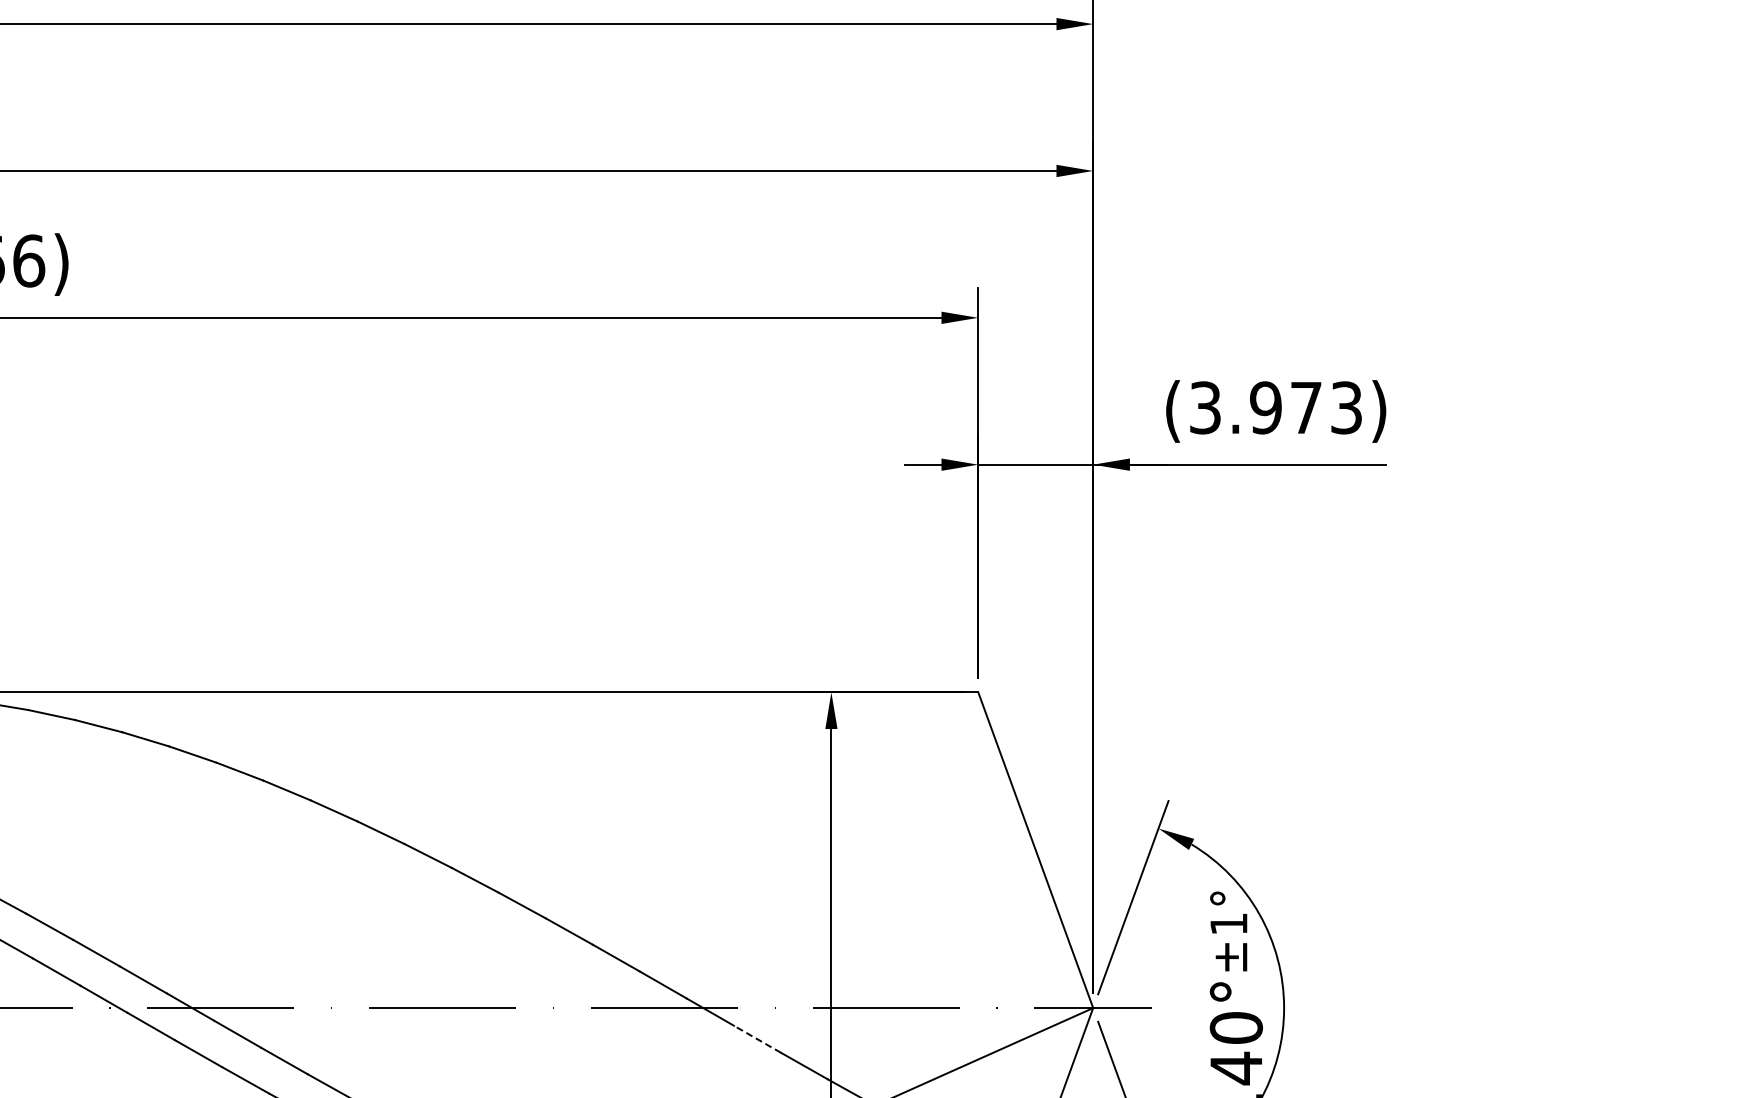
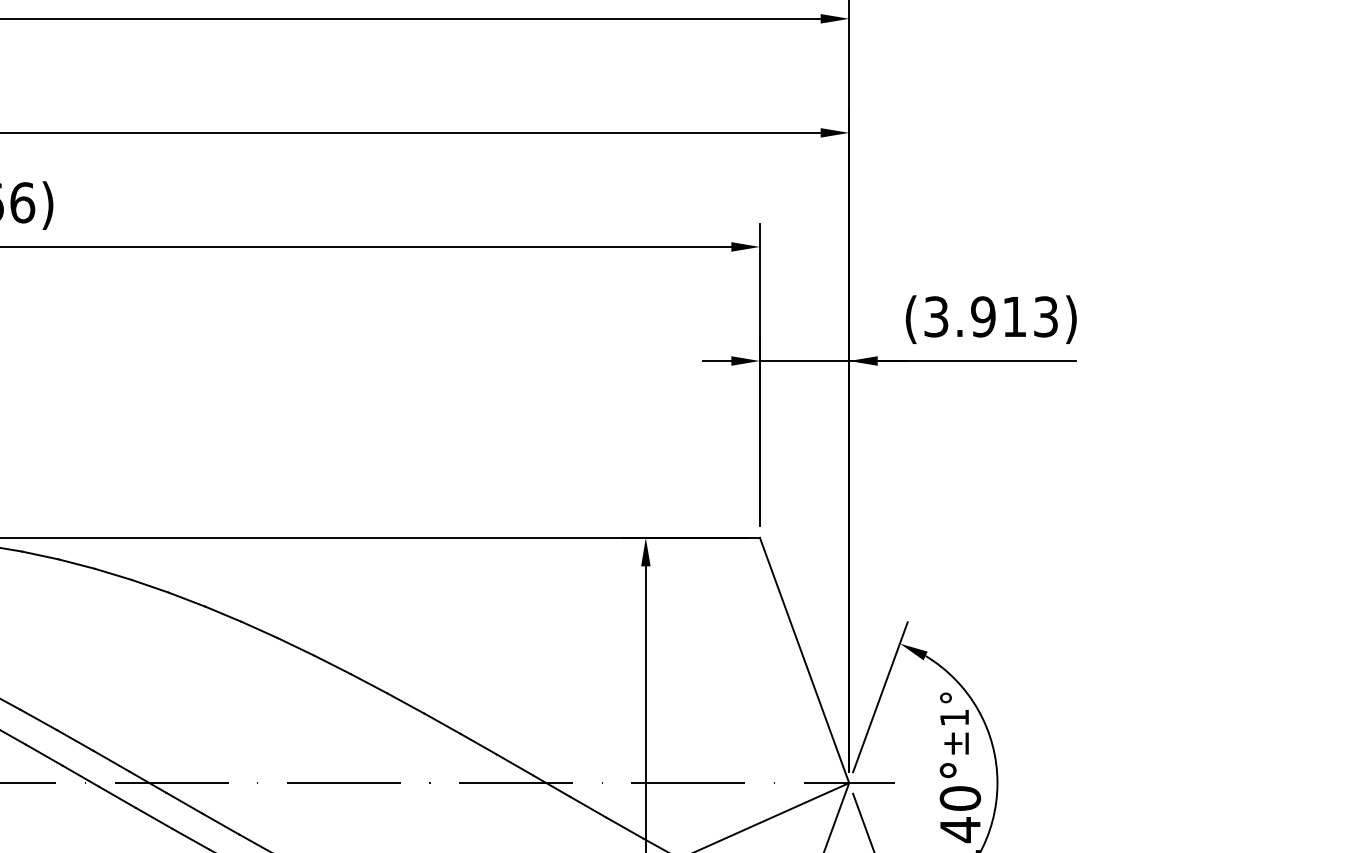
text: (1306, 407) -> (1014, 316), (3.973) -> (3.913)
line: (757, 1039) -> (588, 807), dashed -> solid

